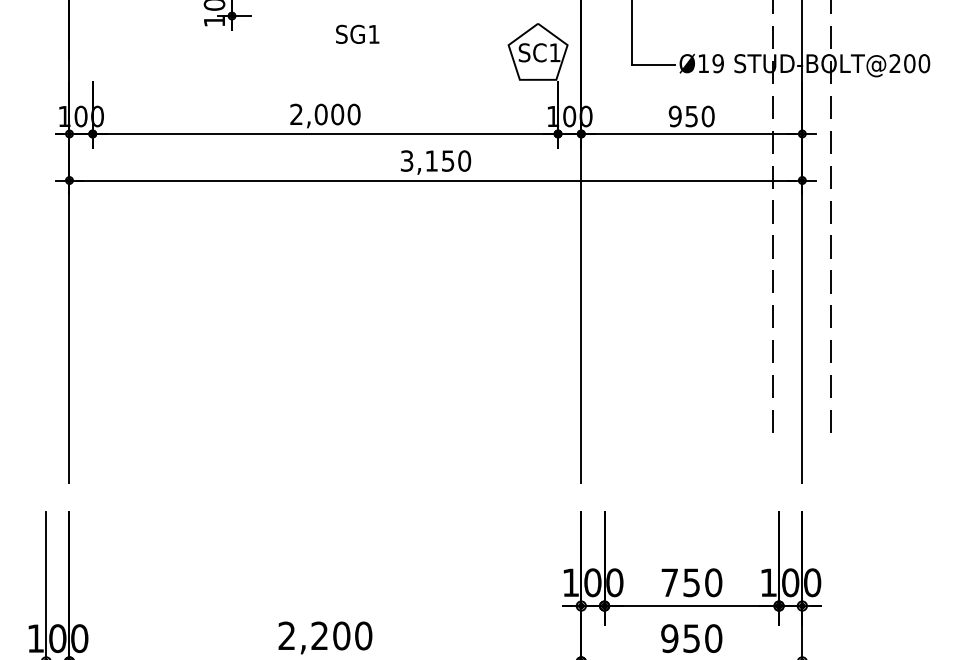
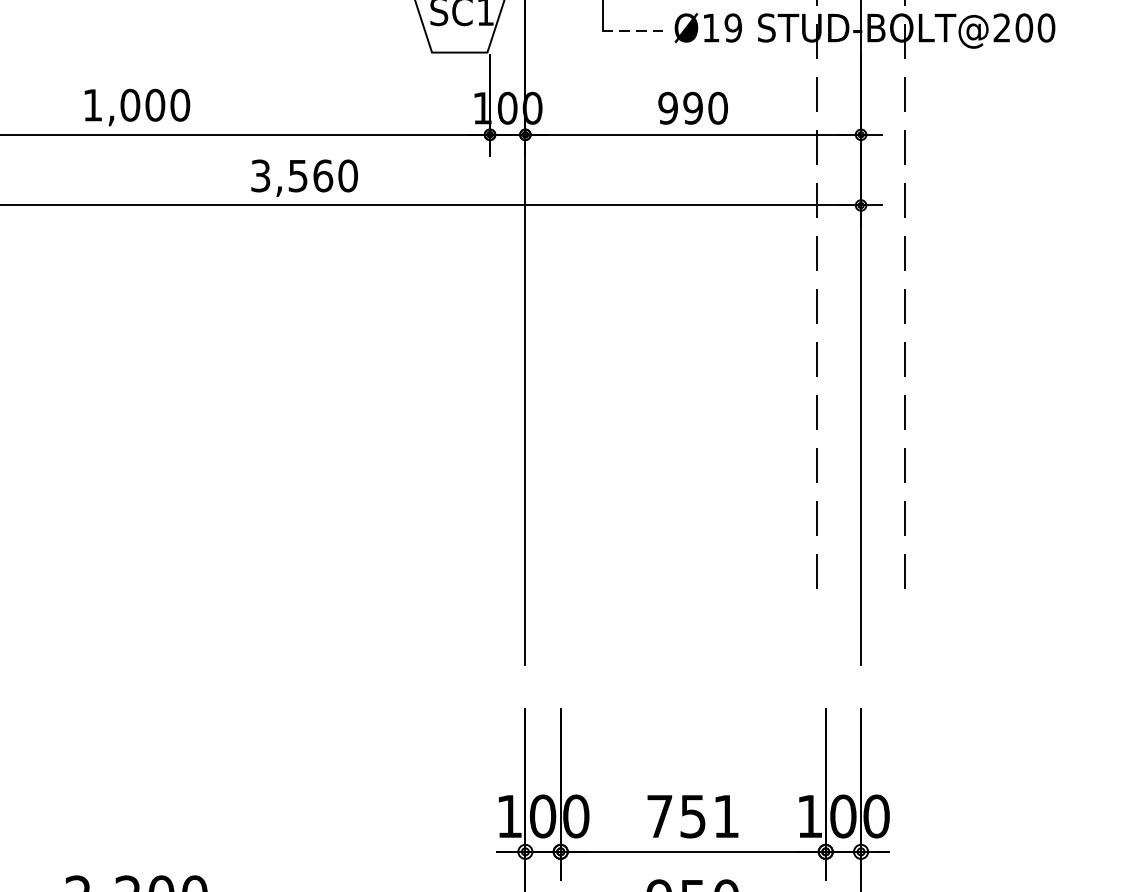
line: (653, 65) -> (635, 30), solid -> dashed
text: (296, 113) -> (92, 103), 2,000 -> 1,000
text: (691, 115) -> (692, 106), 950 -> 990
text: (439, 160) -> (309, 175), 3,150 -> 3,560
text: (713, 582) -> (726, 816), 750 -> 751

